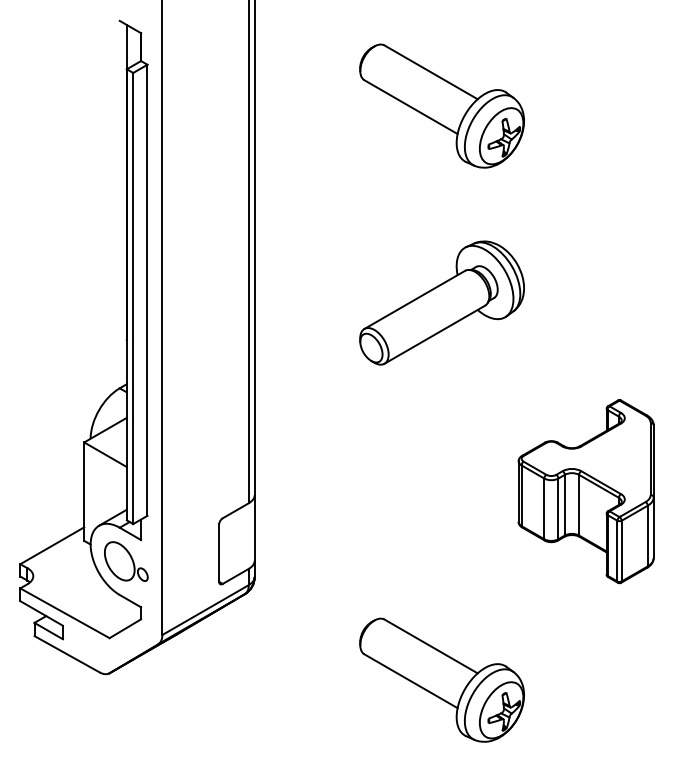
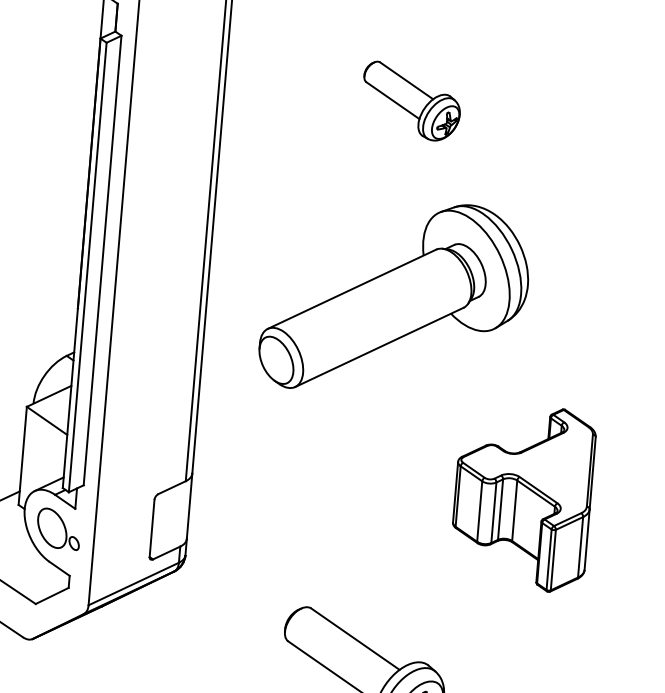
part: (441, 105) -> (411, 100), size x0.6
part: (441, 302) -> (394, 297), size x1.6

